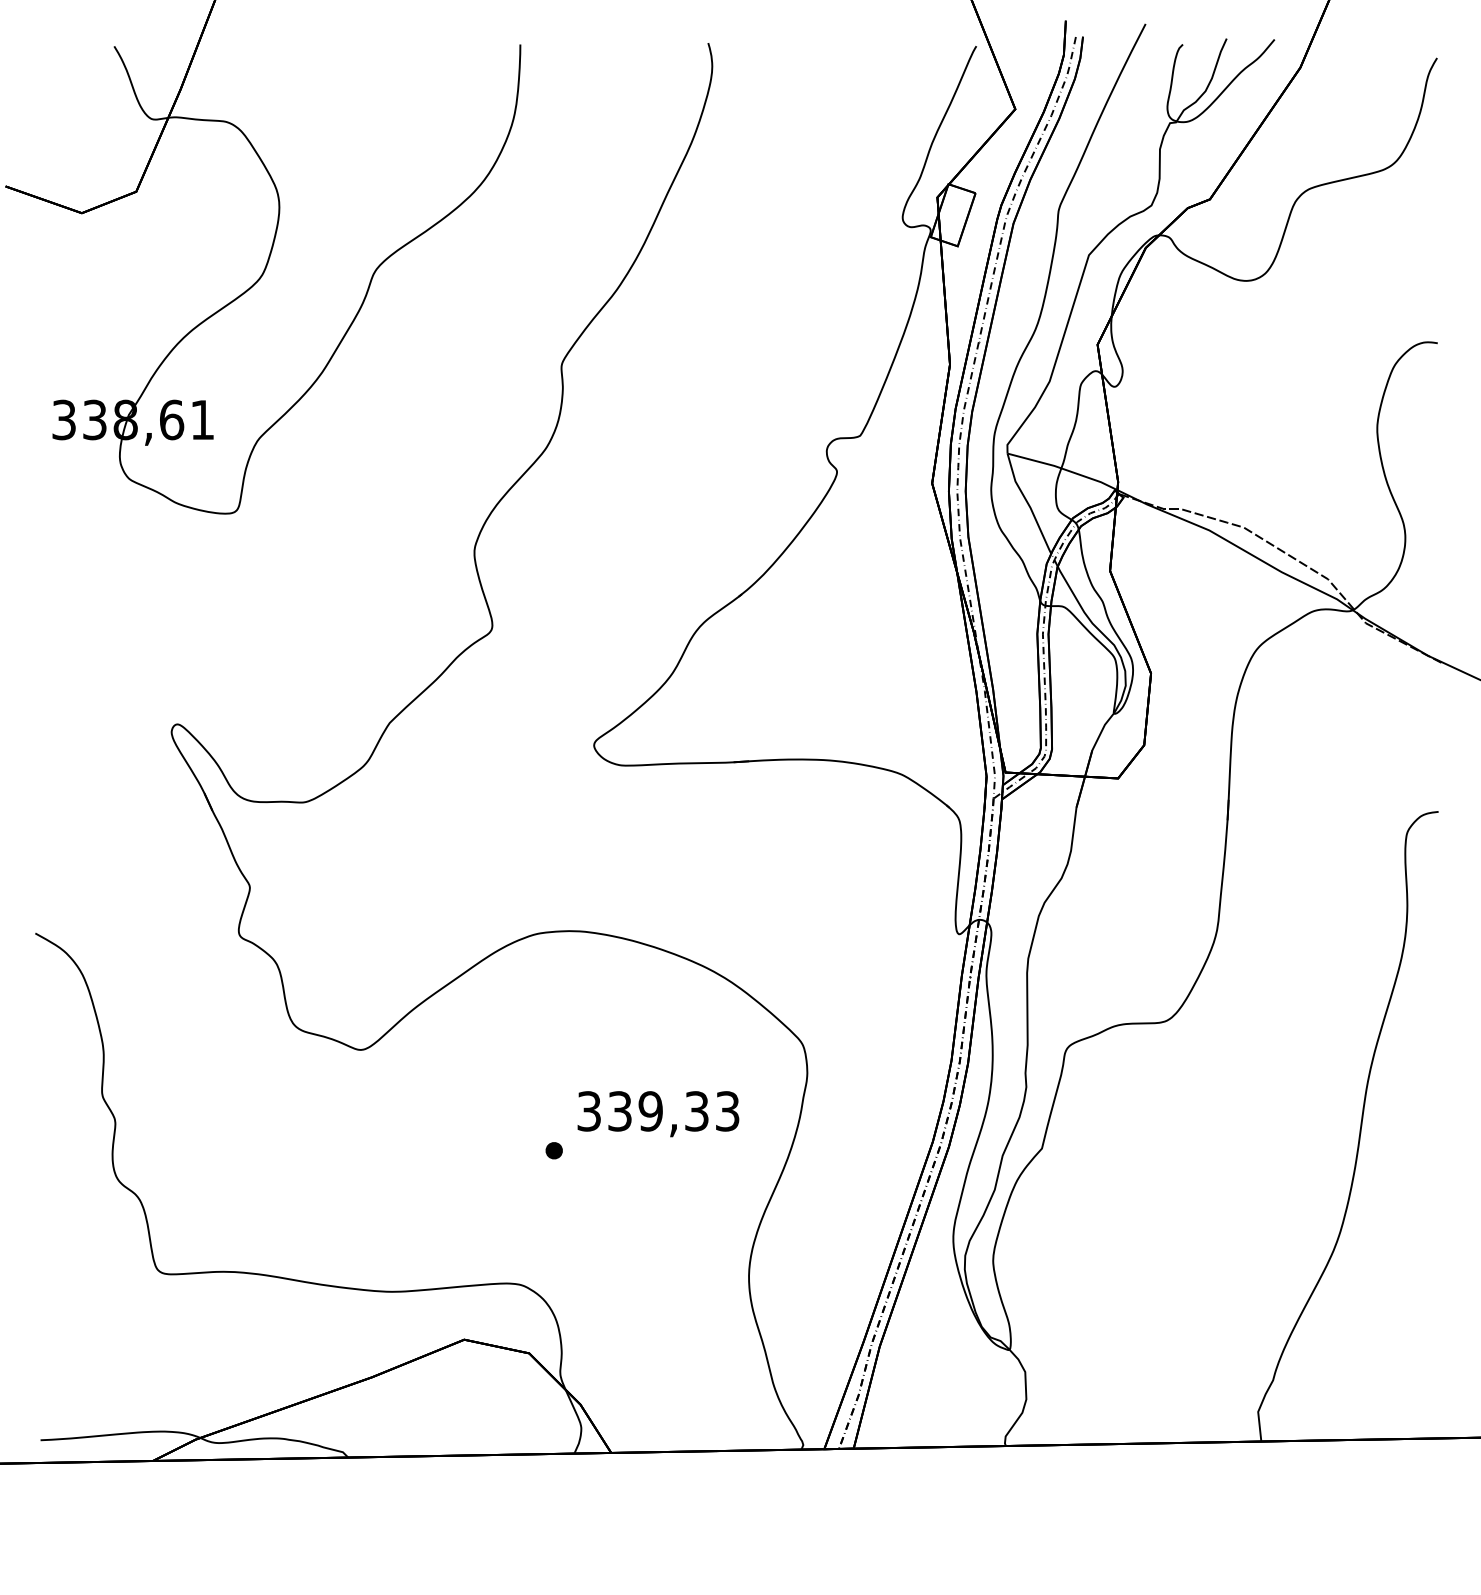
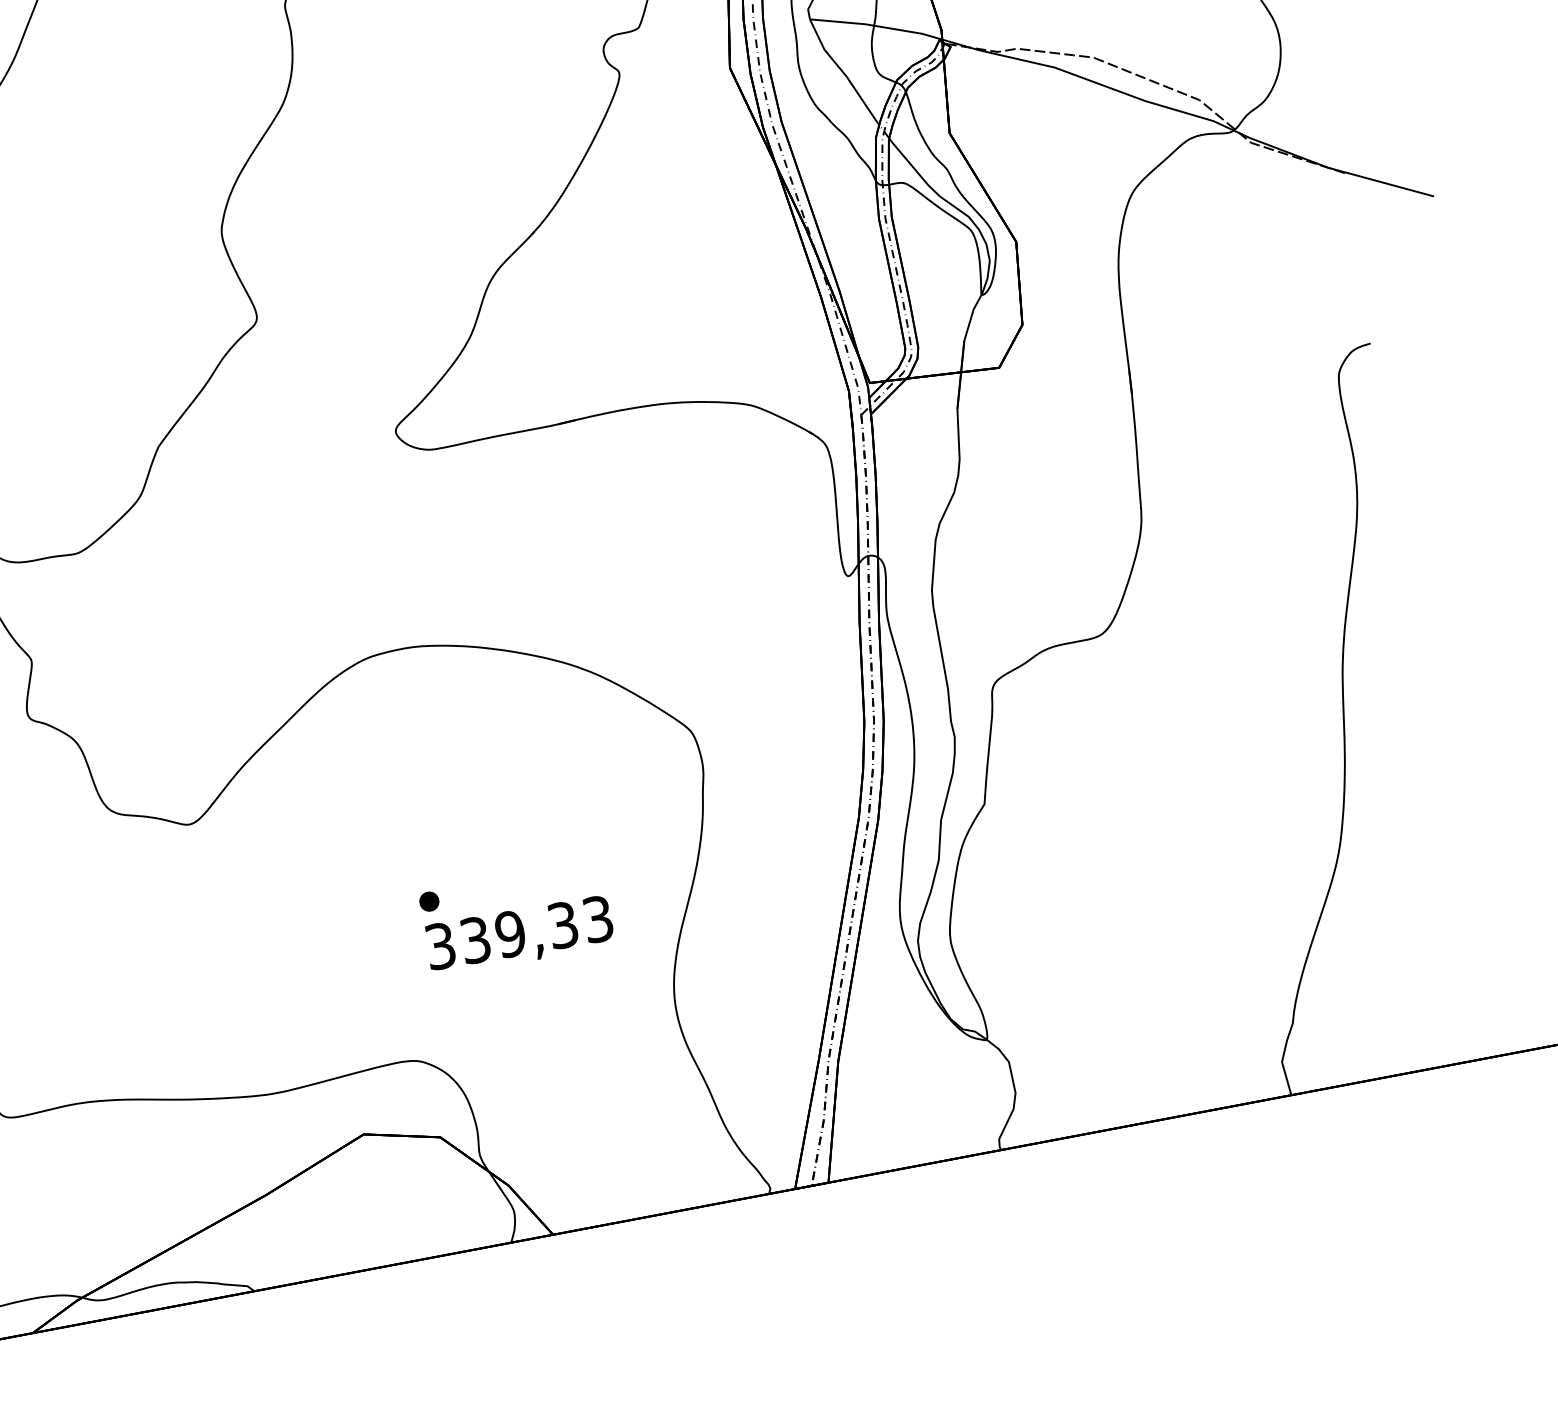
text: (658, 1114) -> (520, 936), moved

